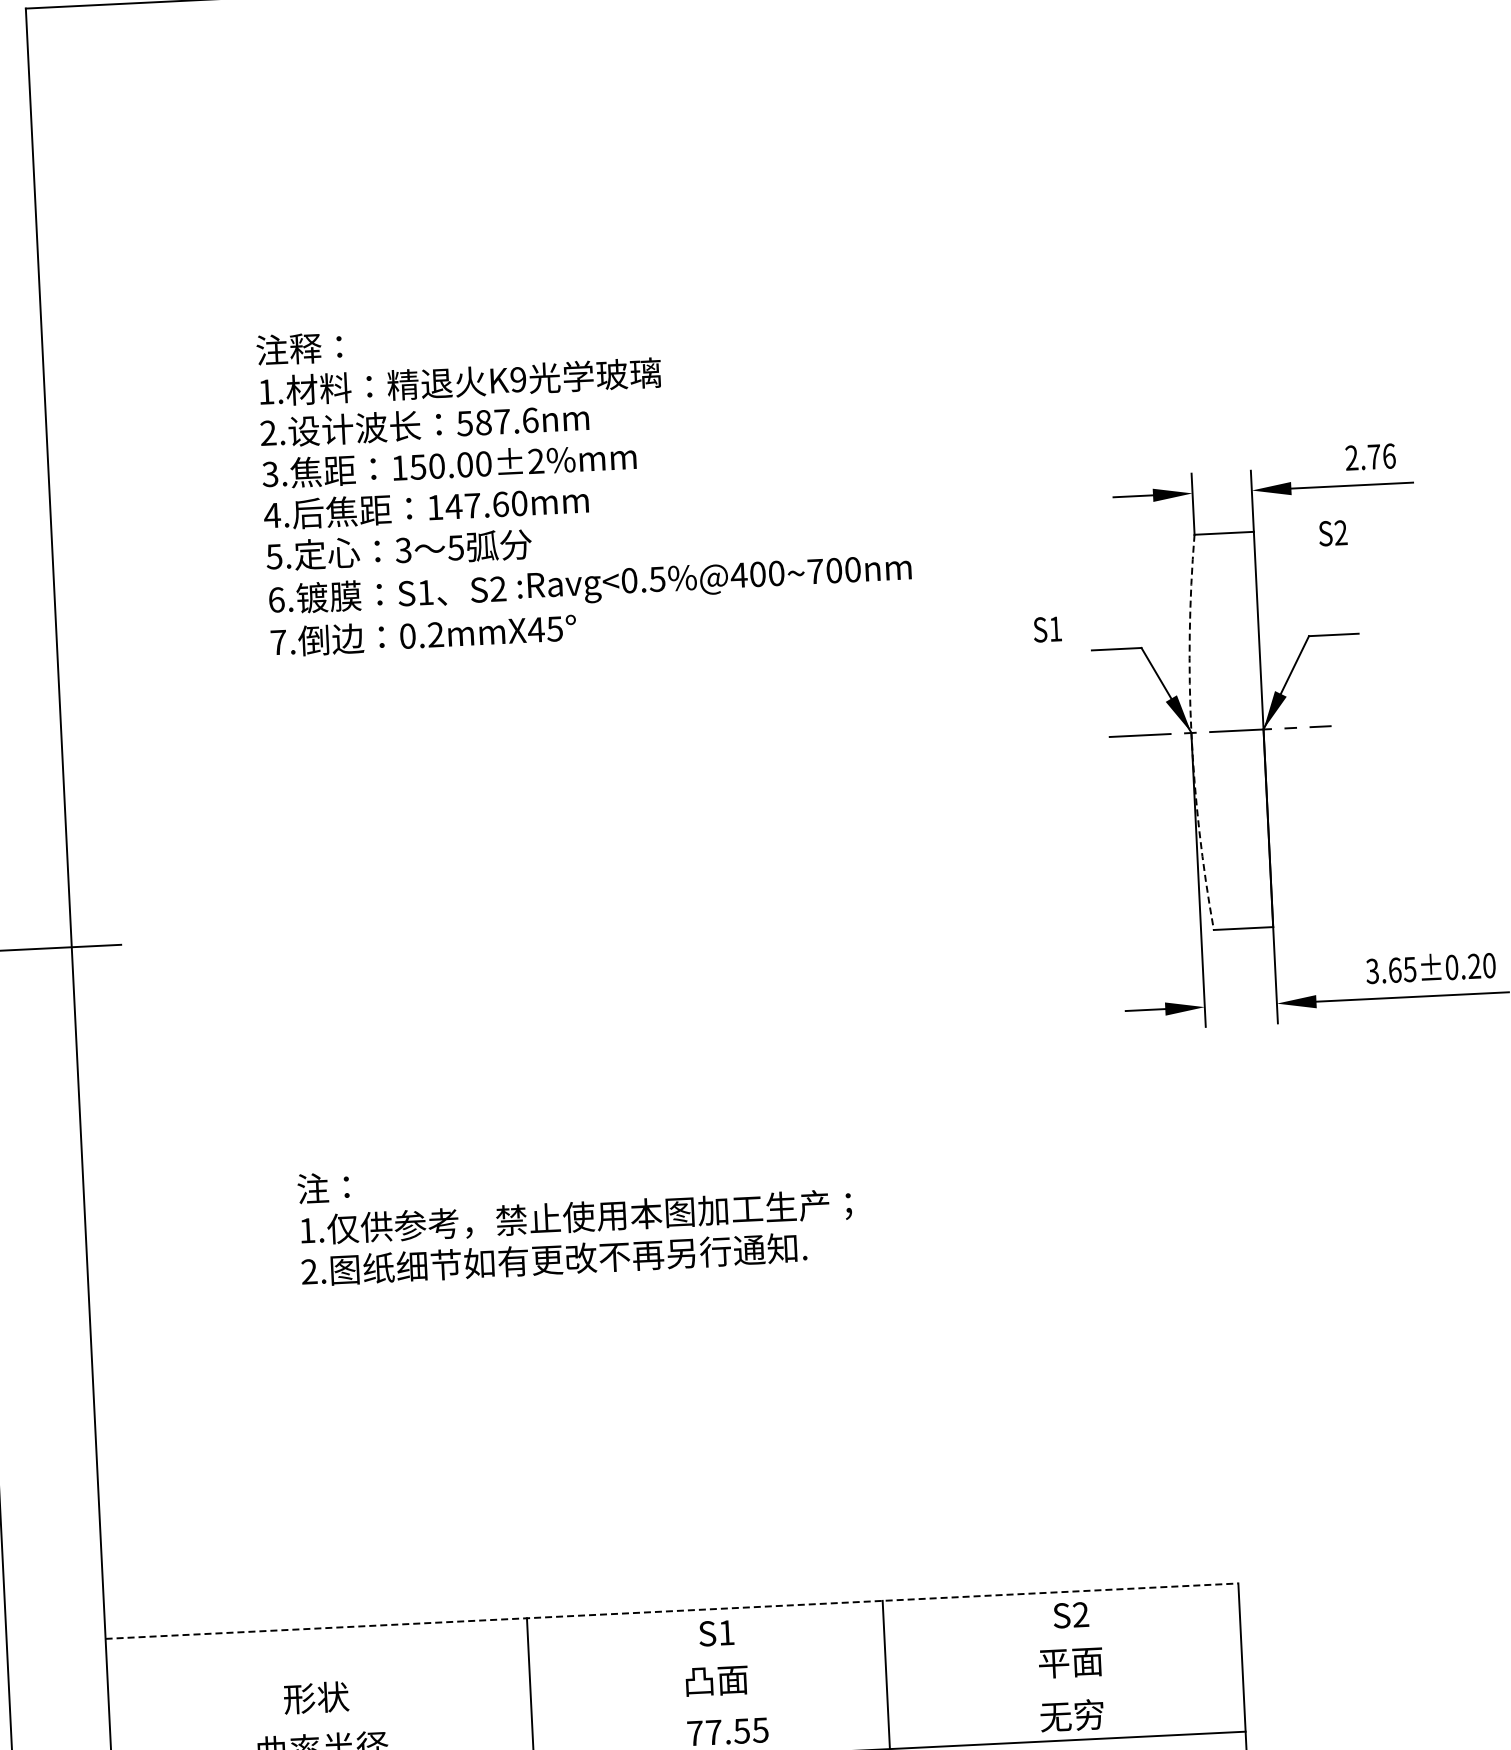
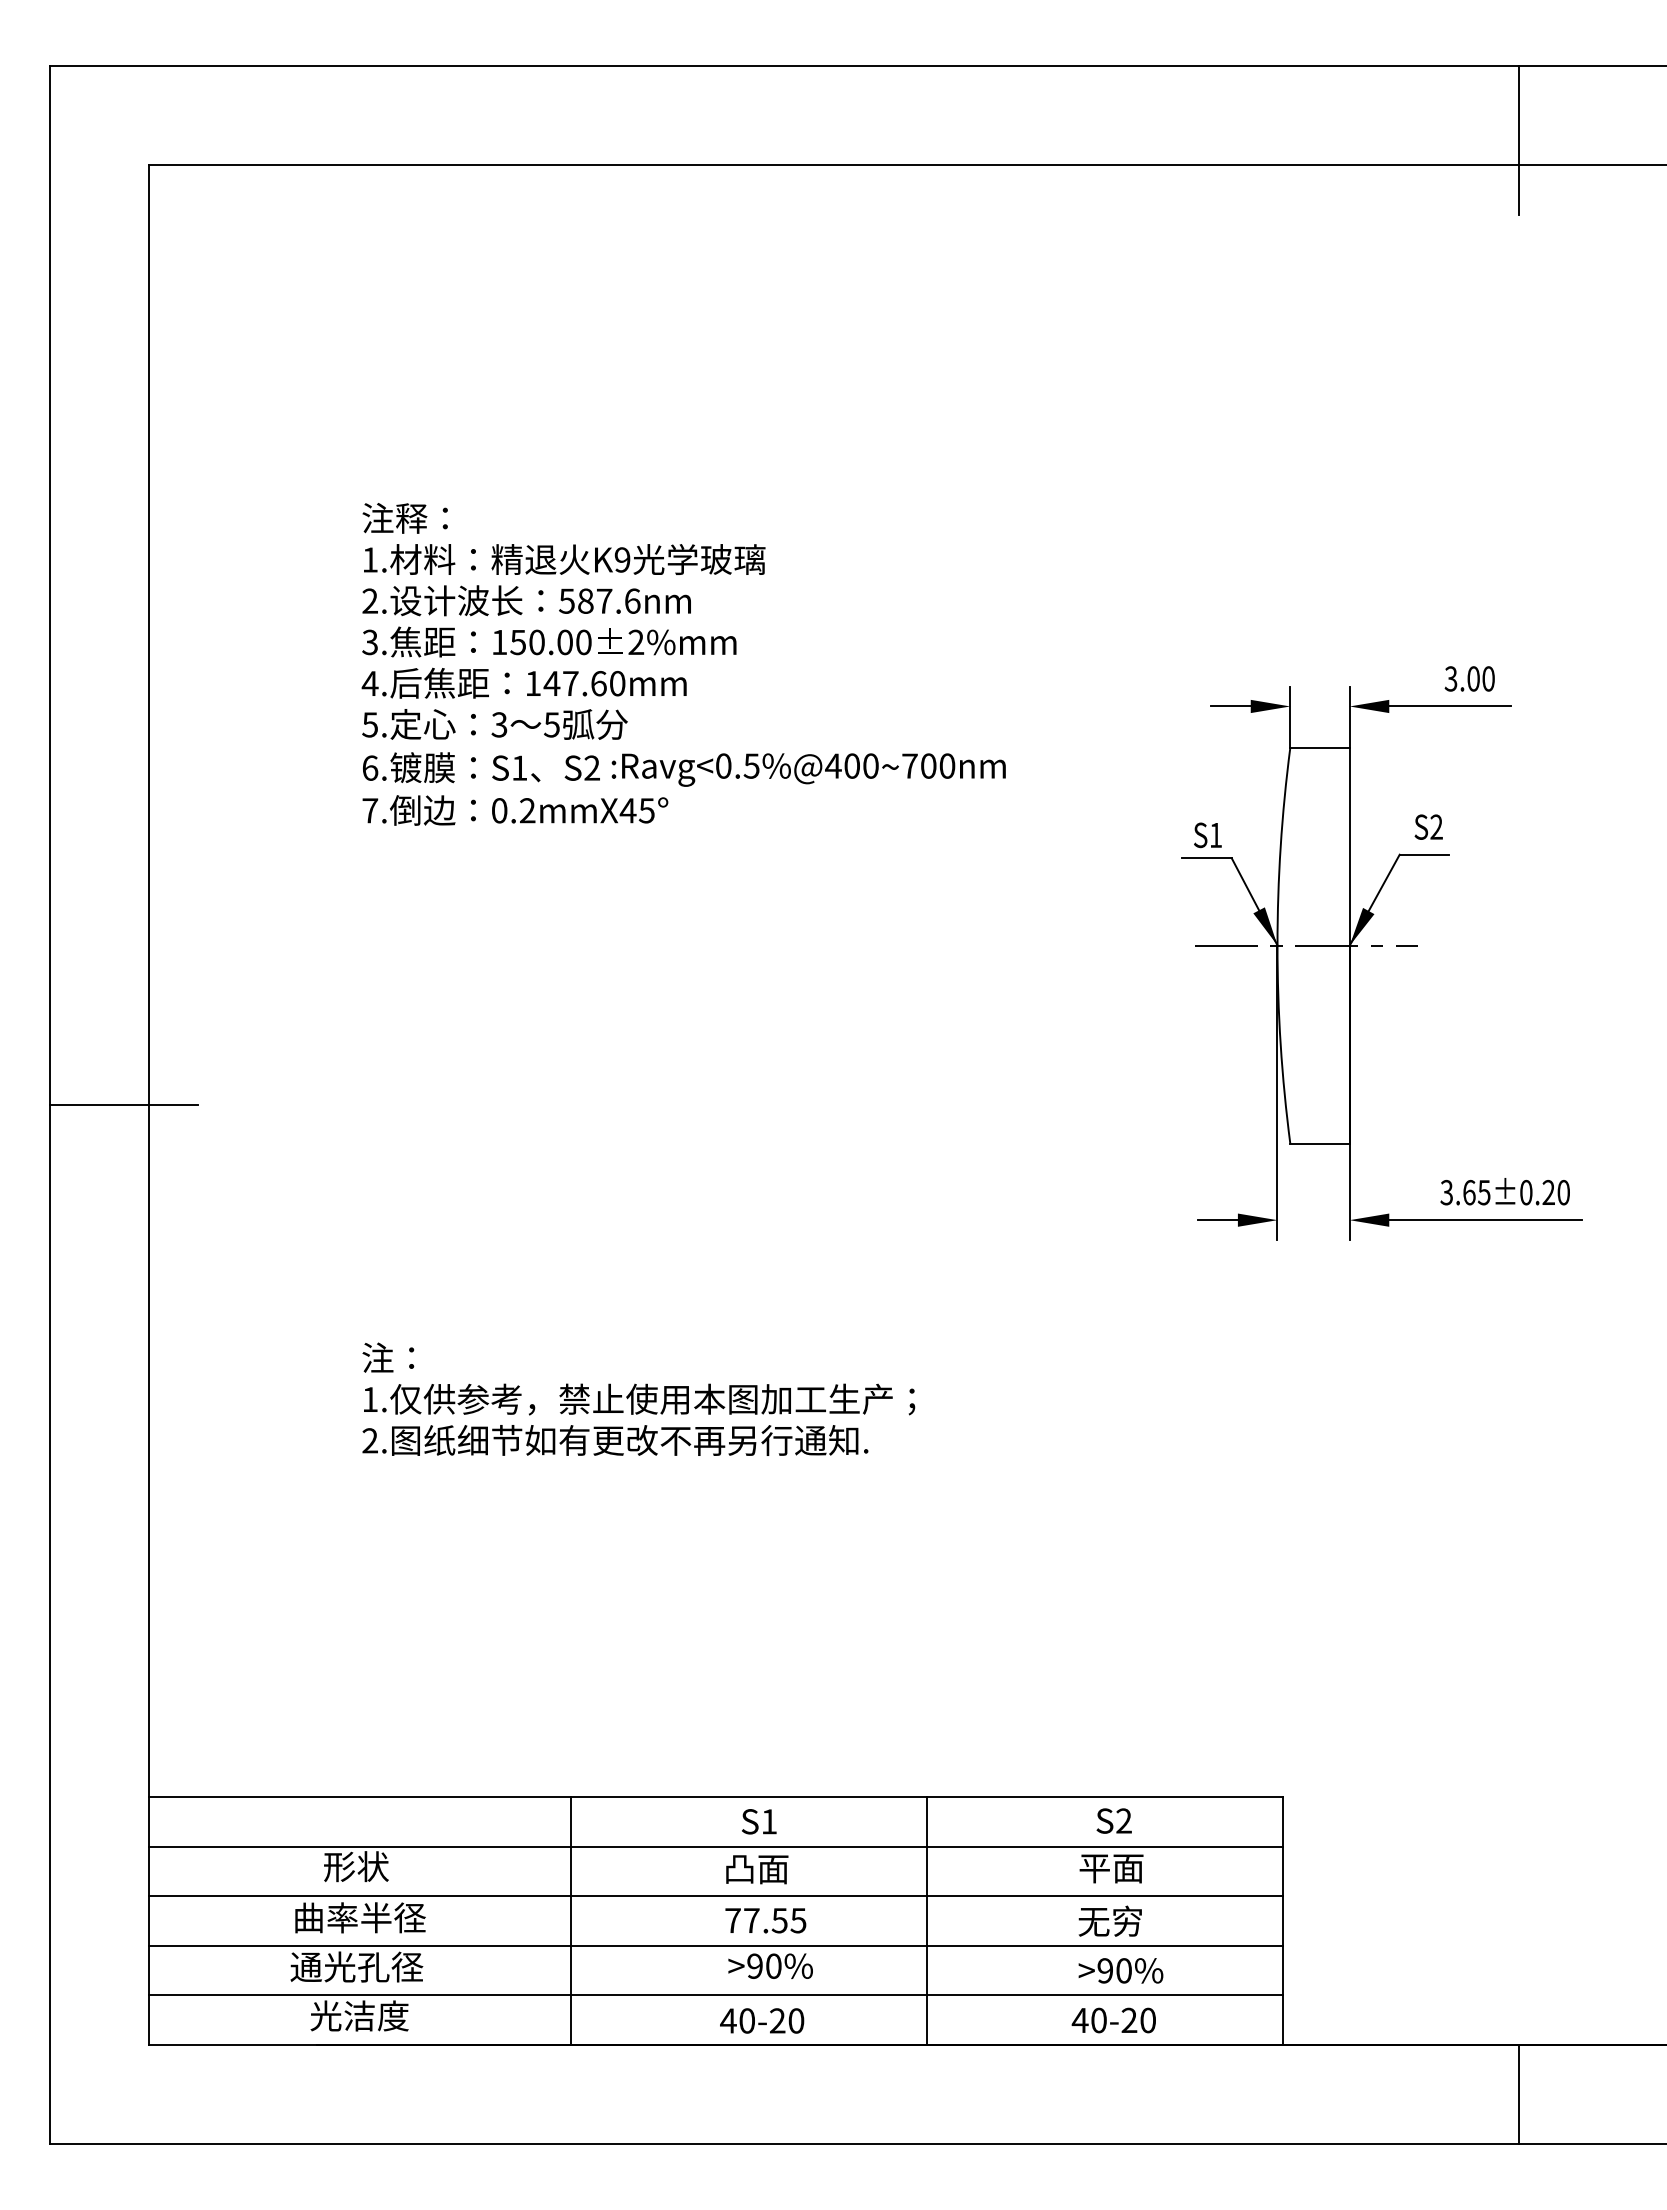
text: (1370, 456) -> (1469, 678), 2.76 -> 3.00
text: (1332, 532) -> (1428, 826), moved
text: (1047, 629) -> (1207, 835), moved
arc: (1191, 732) -> (1277, 945), dashed -> solid
line: (672, 1611) -> (716, 1797), dashed -> solid
line: (674, 1660) -> (715, 1846), added
line: (676, 1710) -> (715, 1896), added

